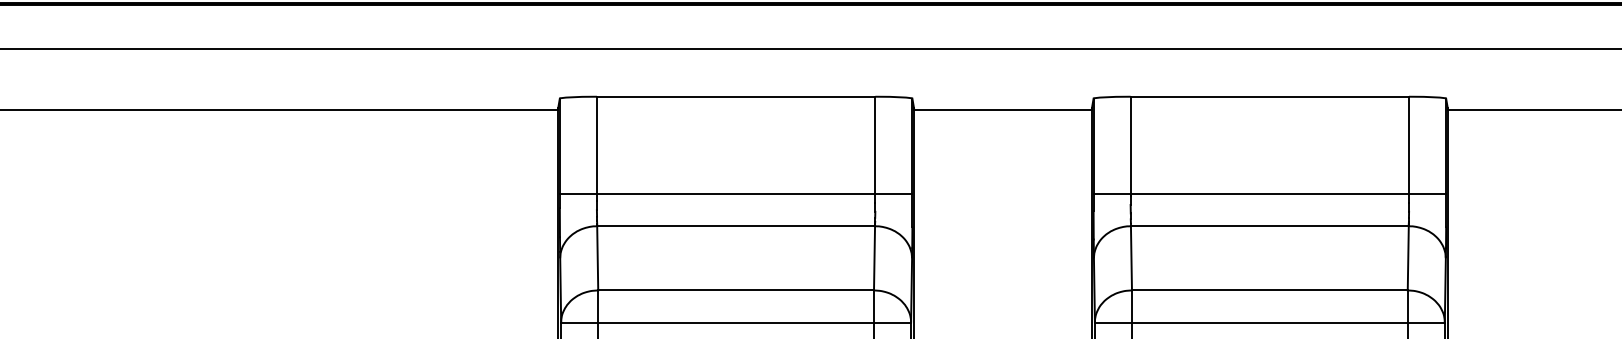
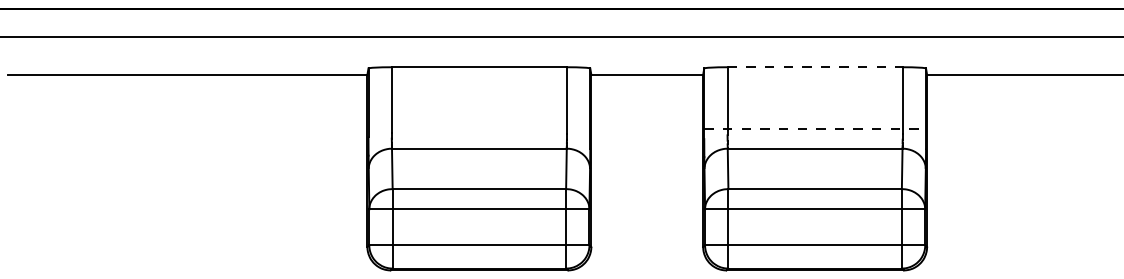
line: (1270, 97) -> (815, 67), solid -> dashed
line: (736, 194) -> (479, 128), removed
line: (1270, 194) -> (815, 128), solid -> dashed

